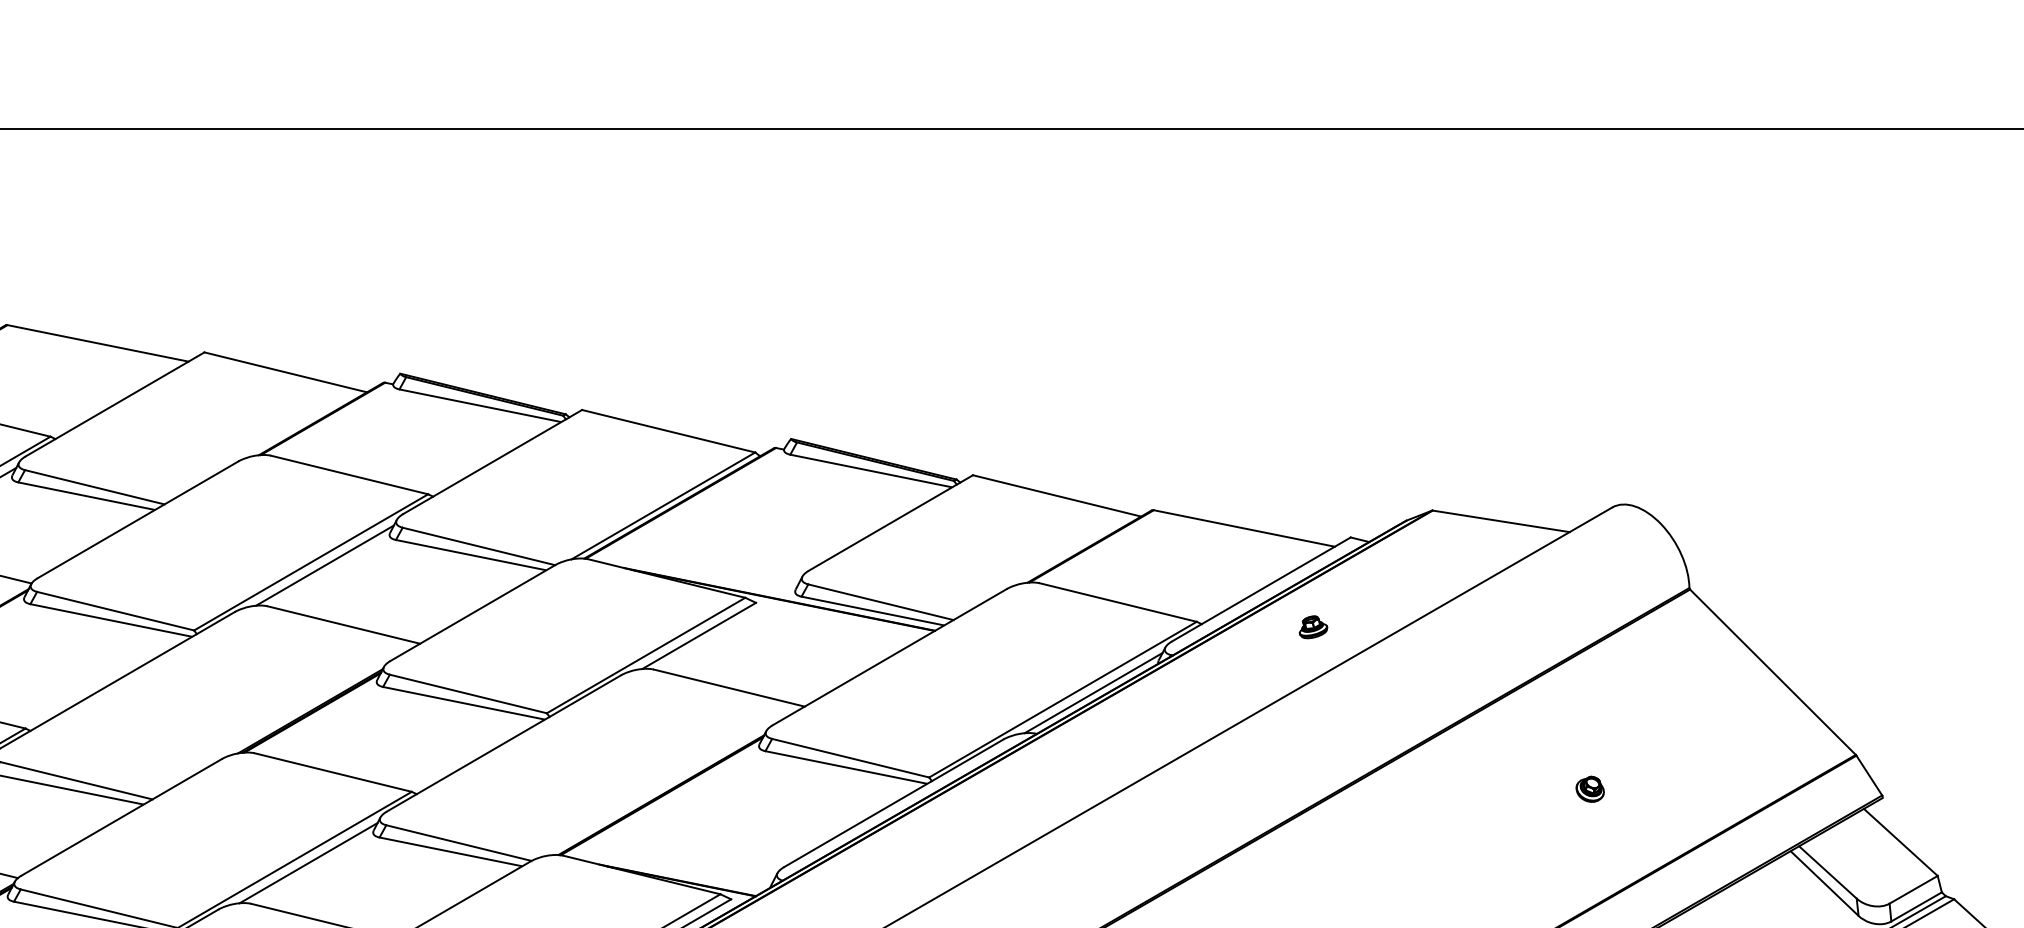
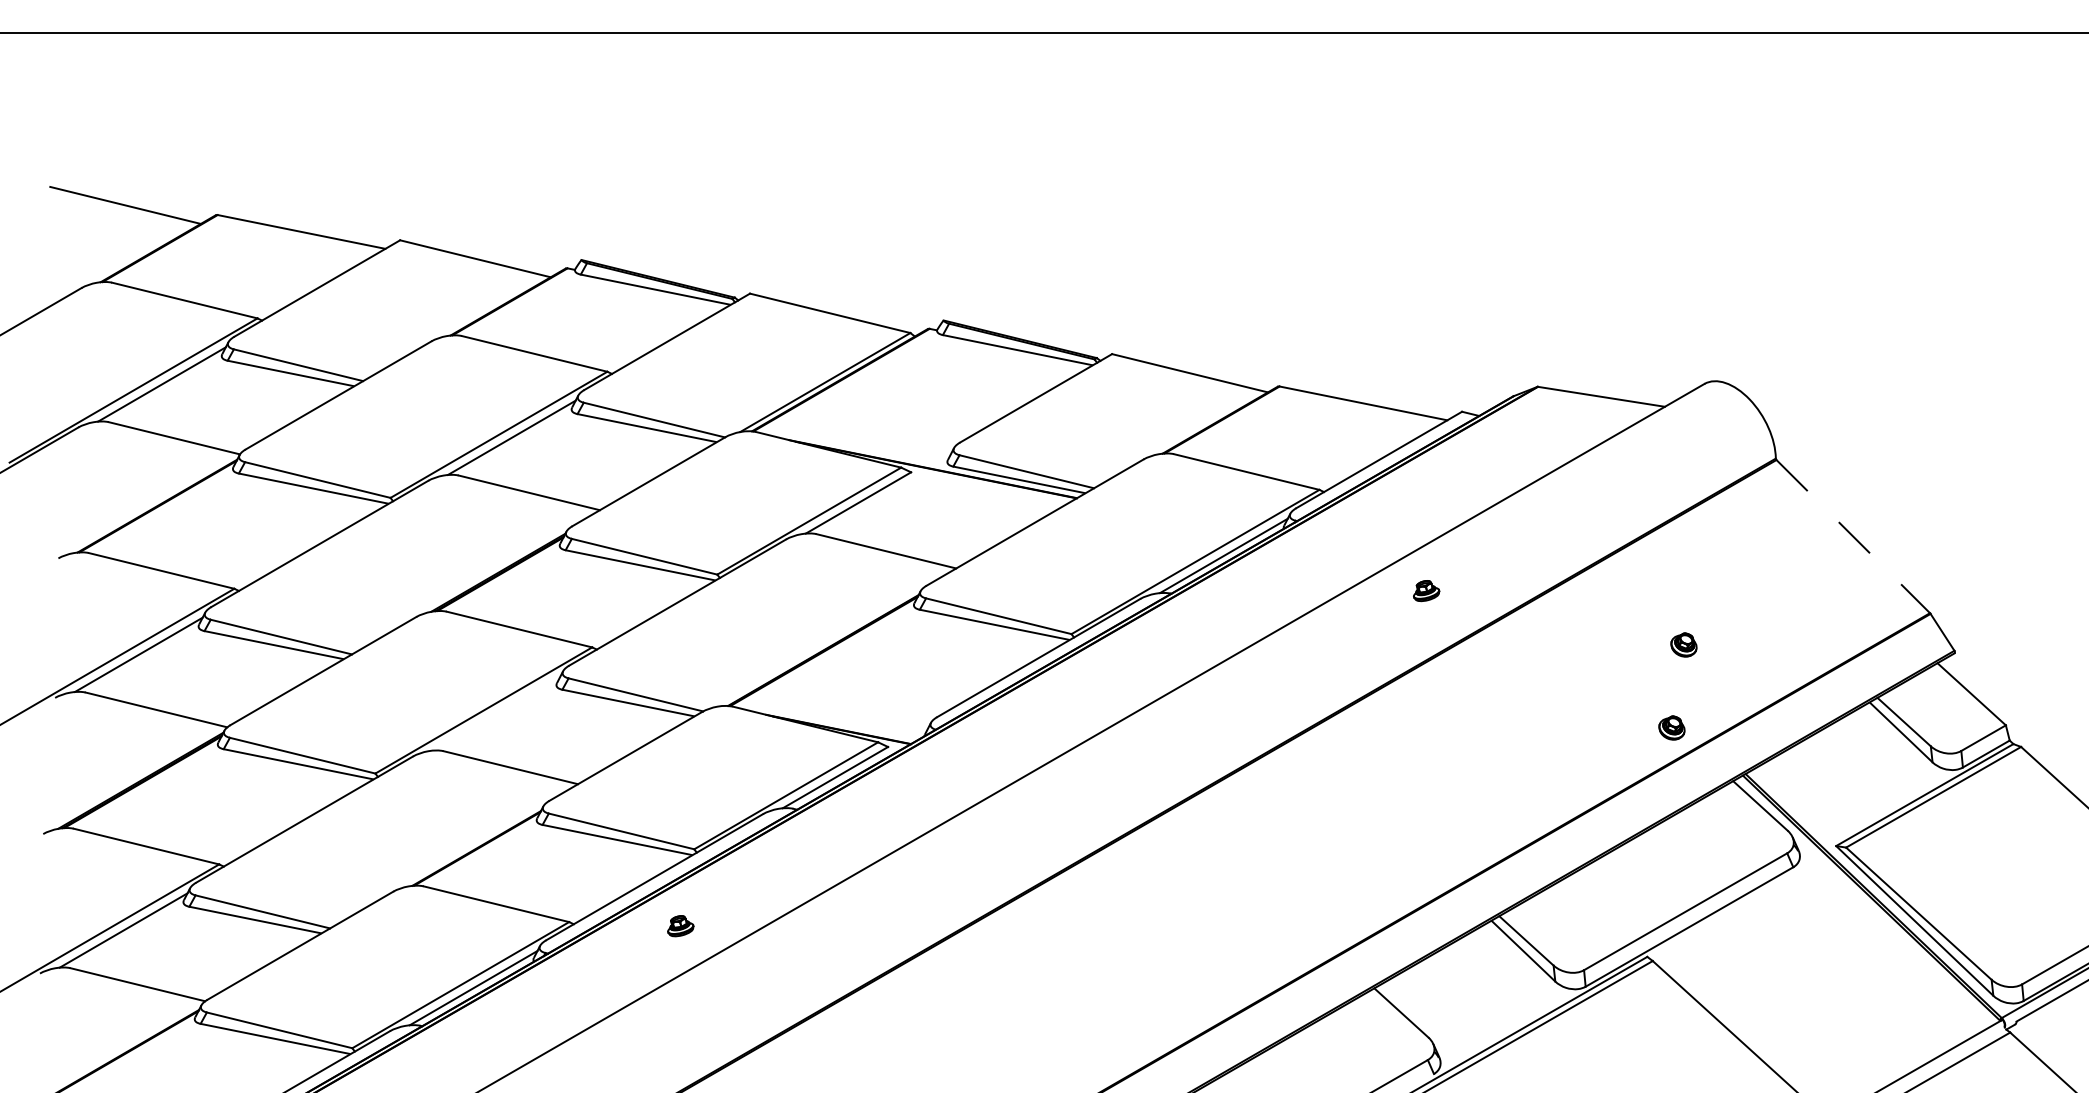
part: (1313, 627) -> (1426, 591), moved
line: (1773, 672) -> (1853, 536), solid -> dashed
line: (308, 863) -> (496, 713), removed
part: (1576, 878) -> (1671, 727), added

